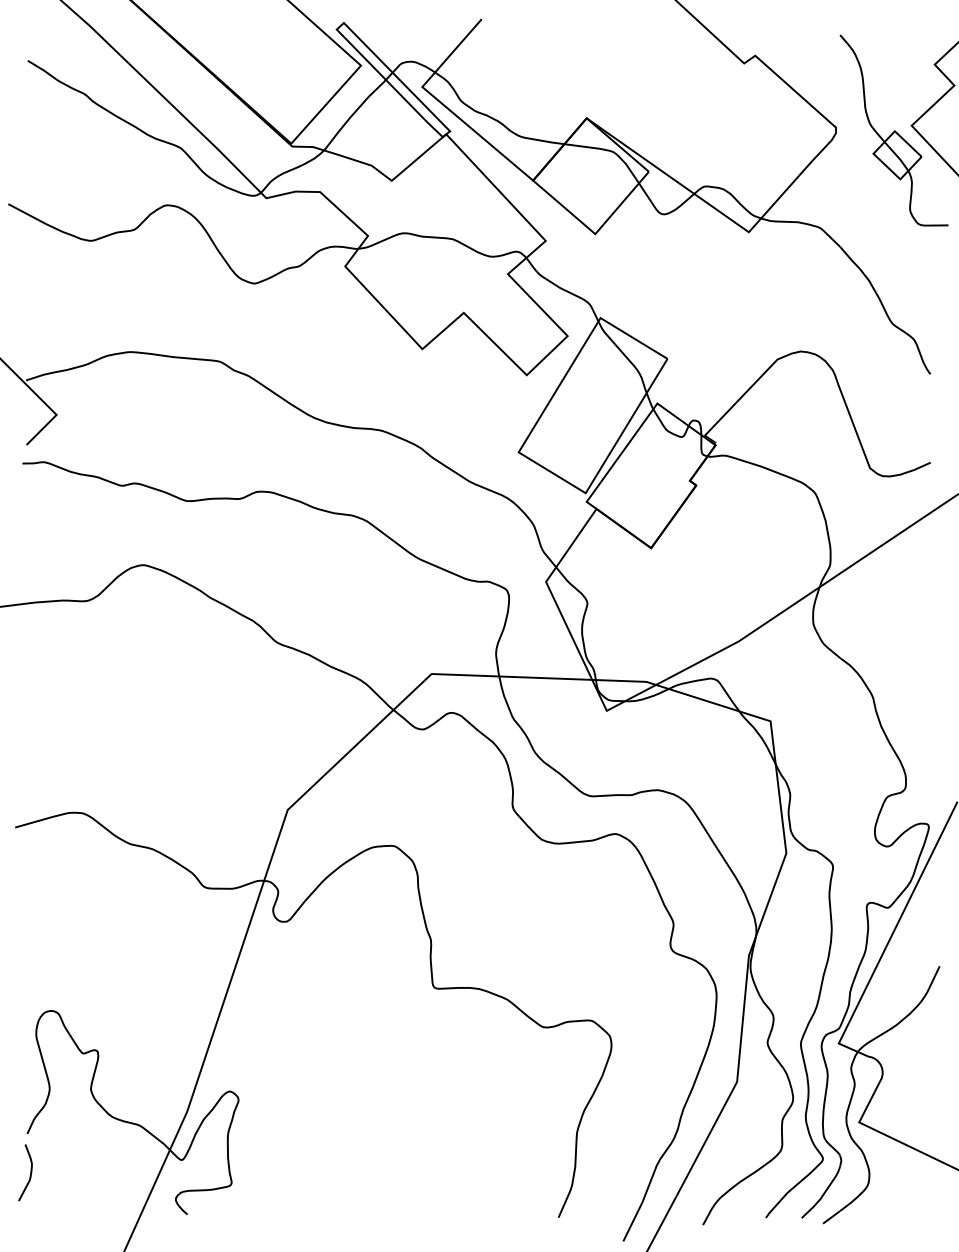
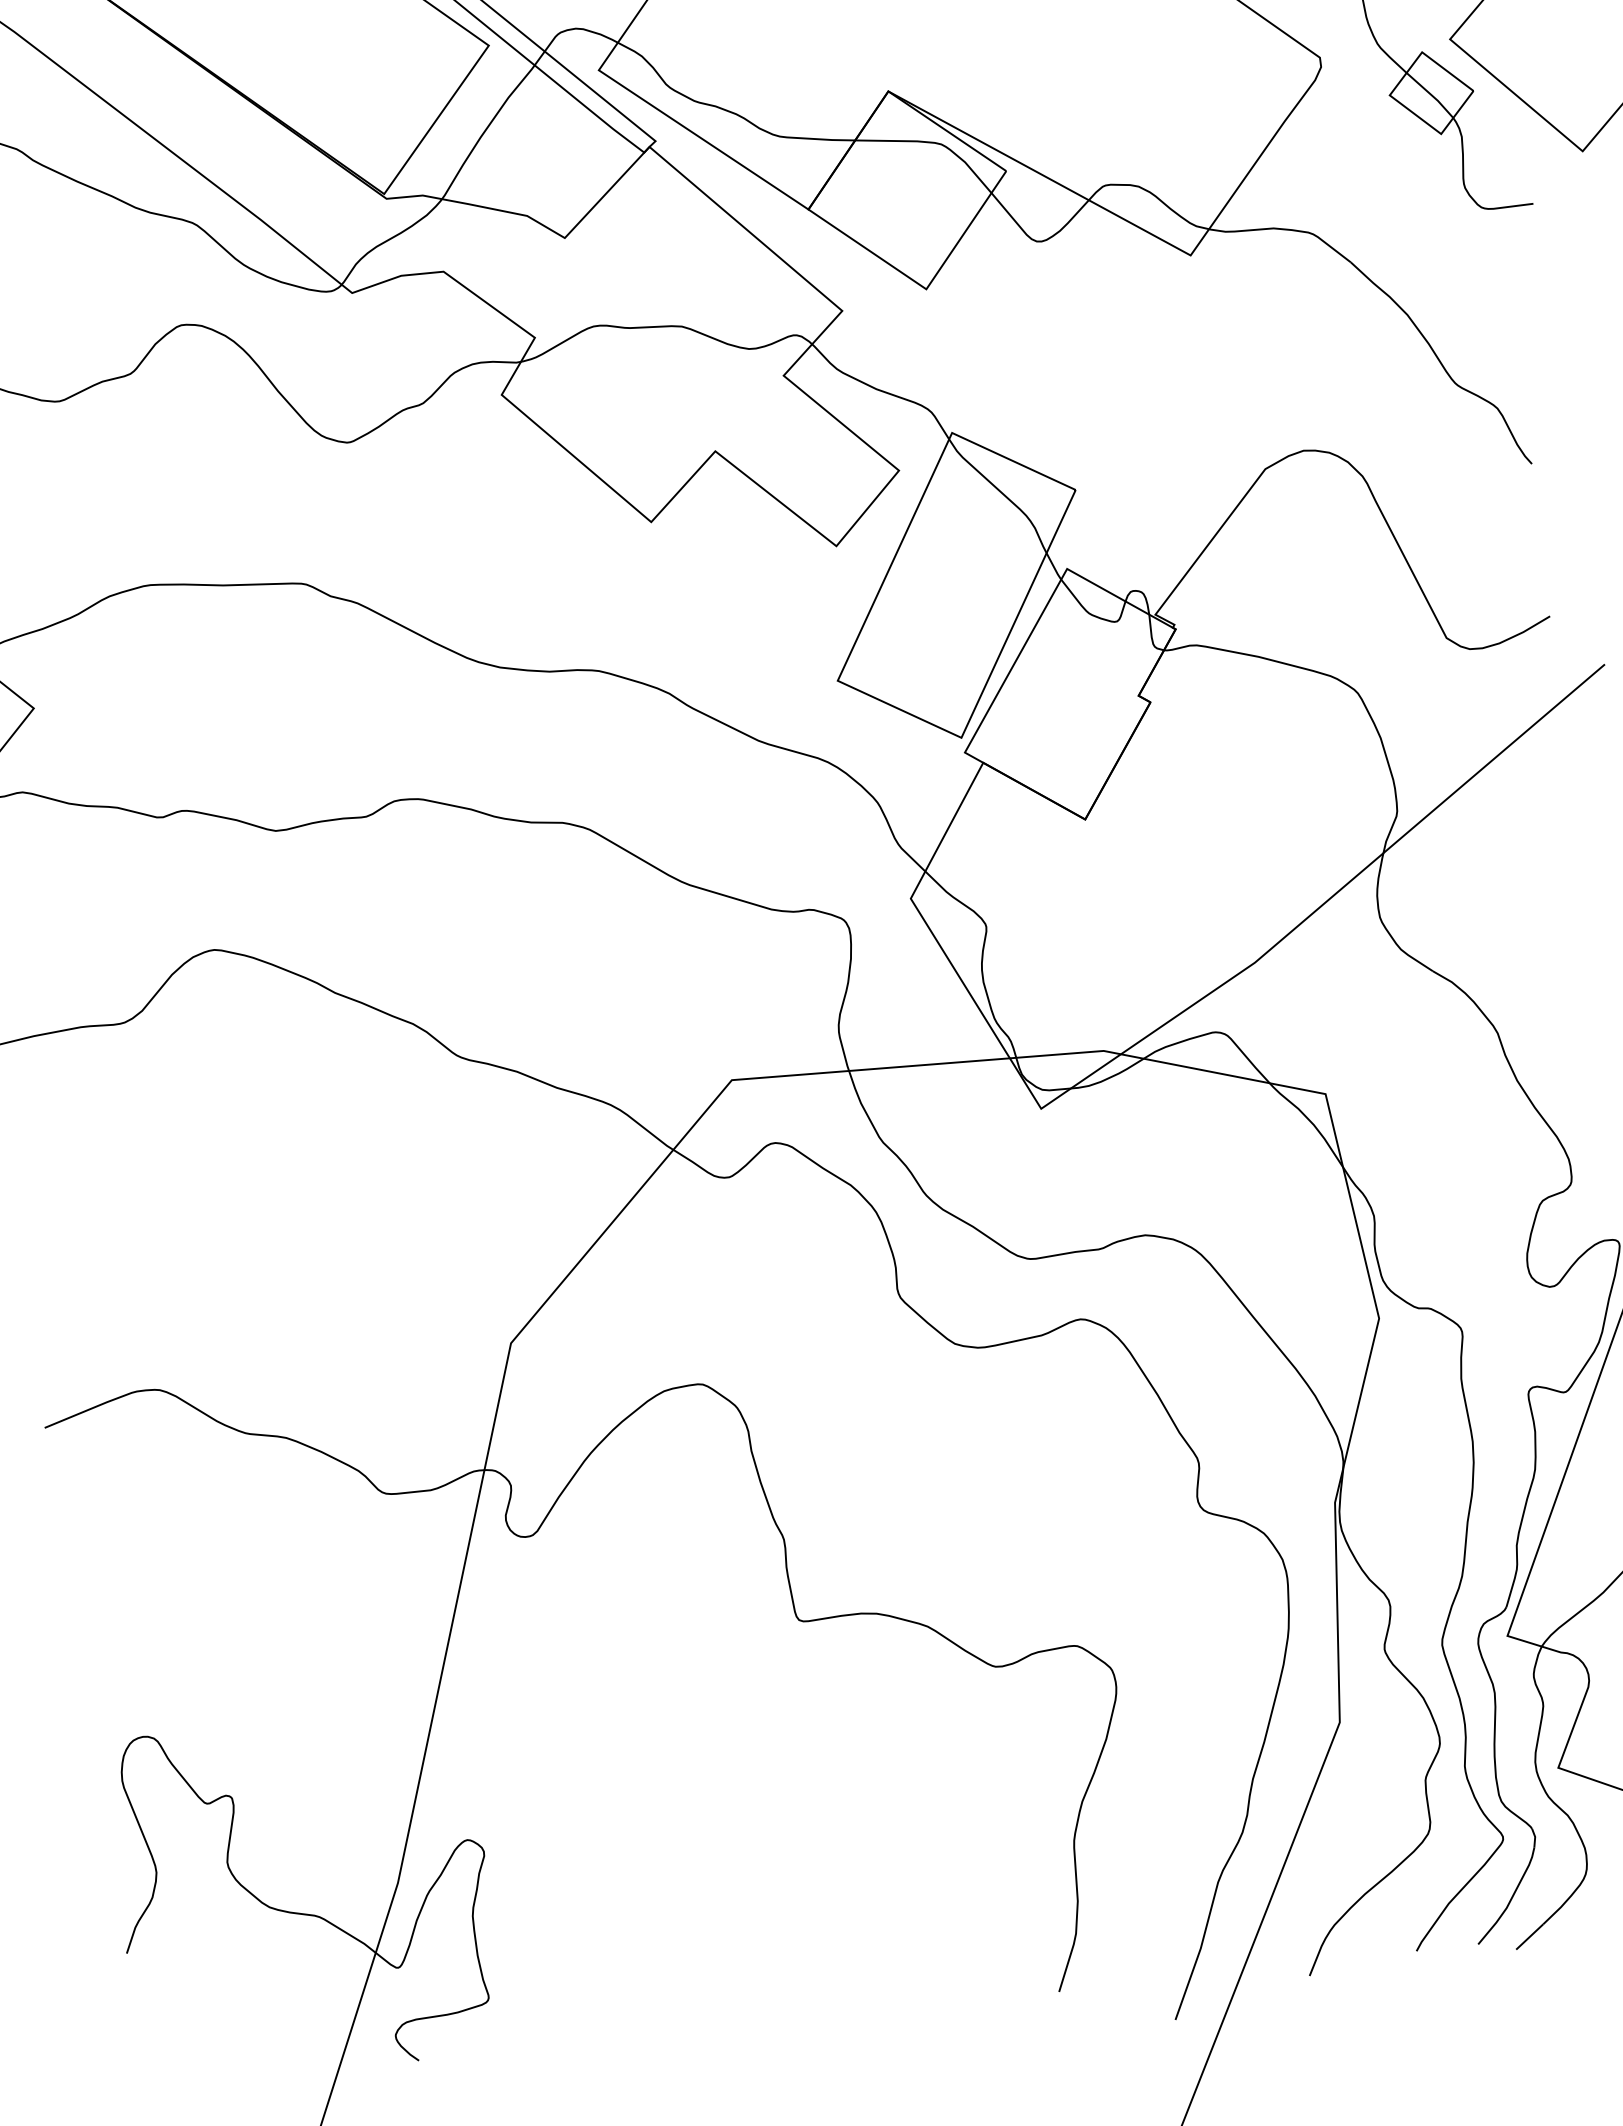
curve: (30, 1172) -> (139, 2019), removed

